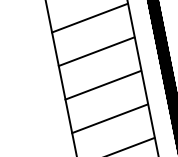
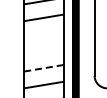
line: (95, 51) -> (43, 34), removed
line: (102, 85) -> (43, 51), removed
line: (109, 119) -> (43, 68), solid -> dashed

